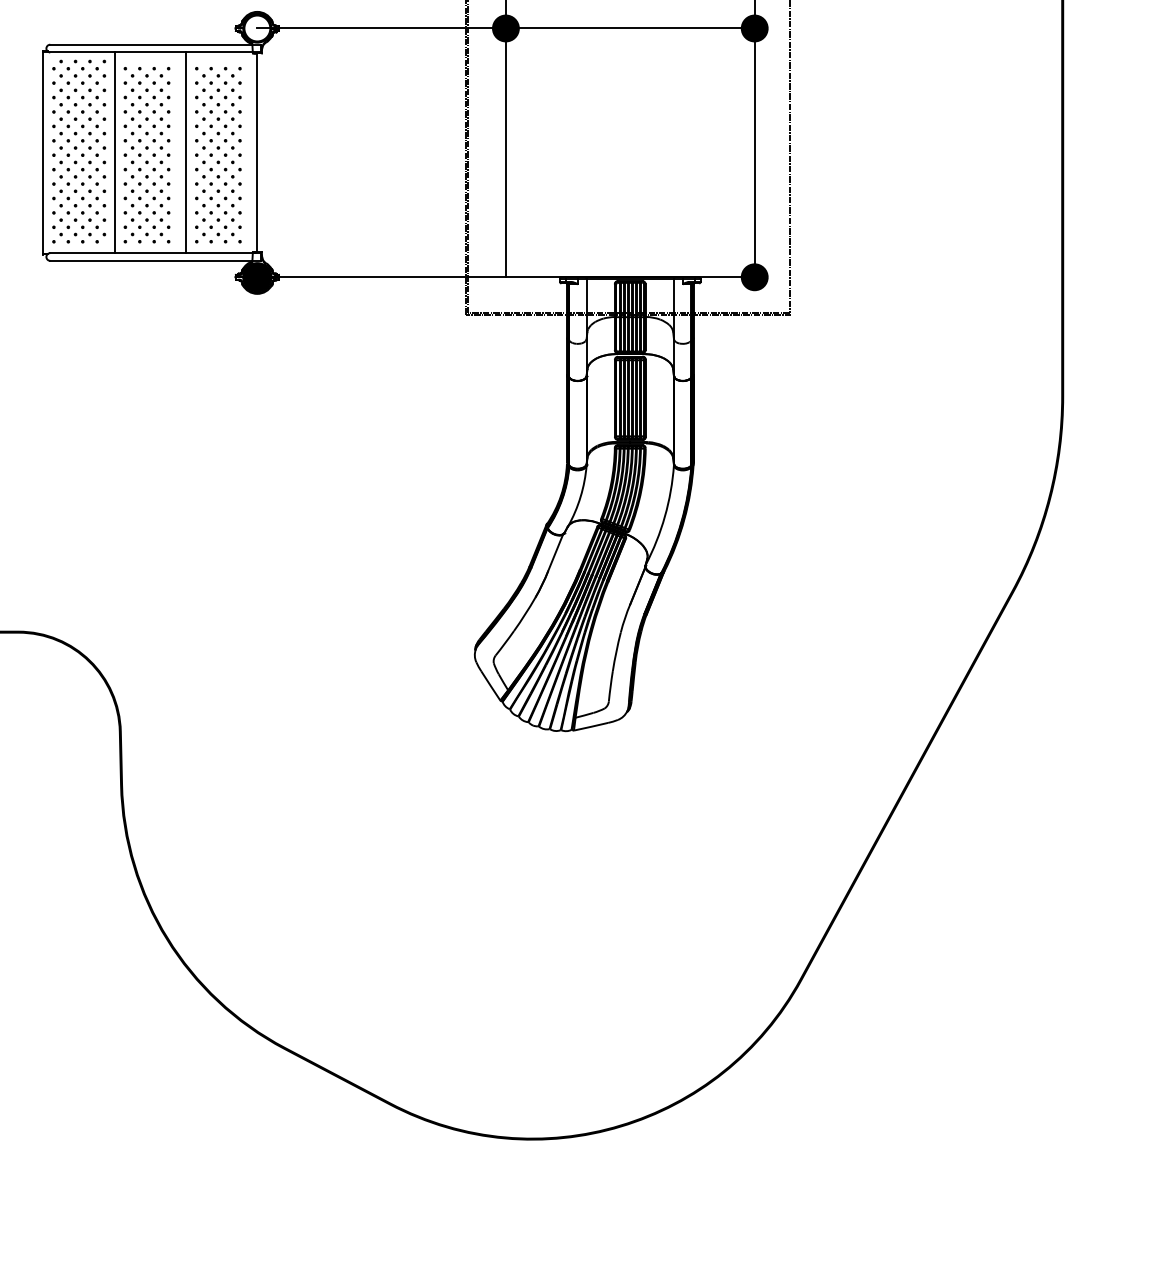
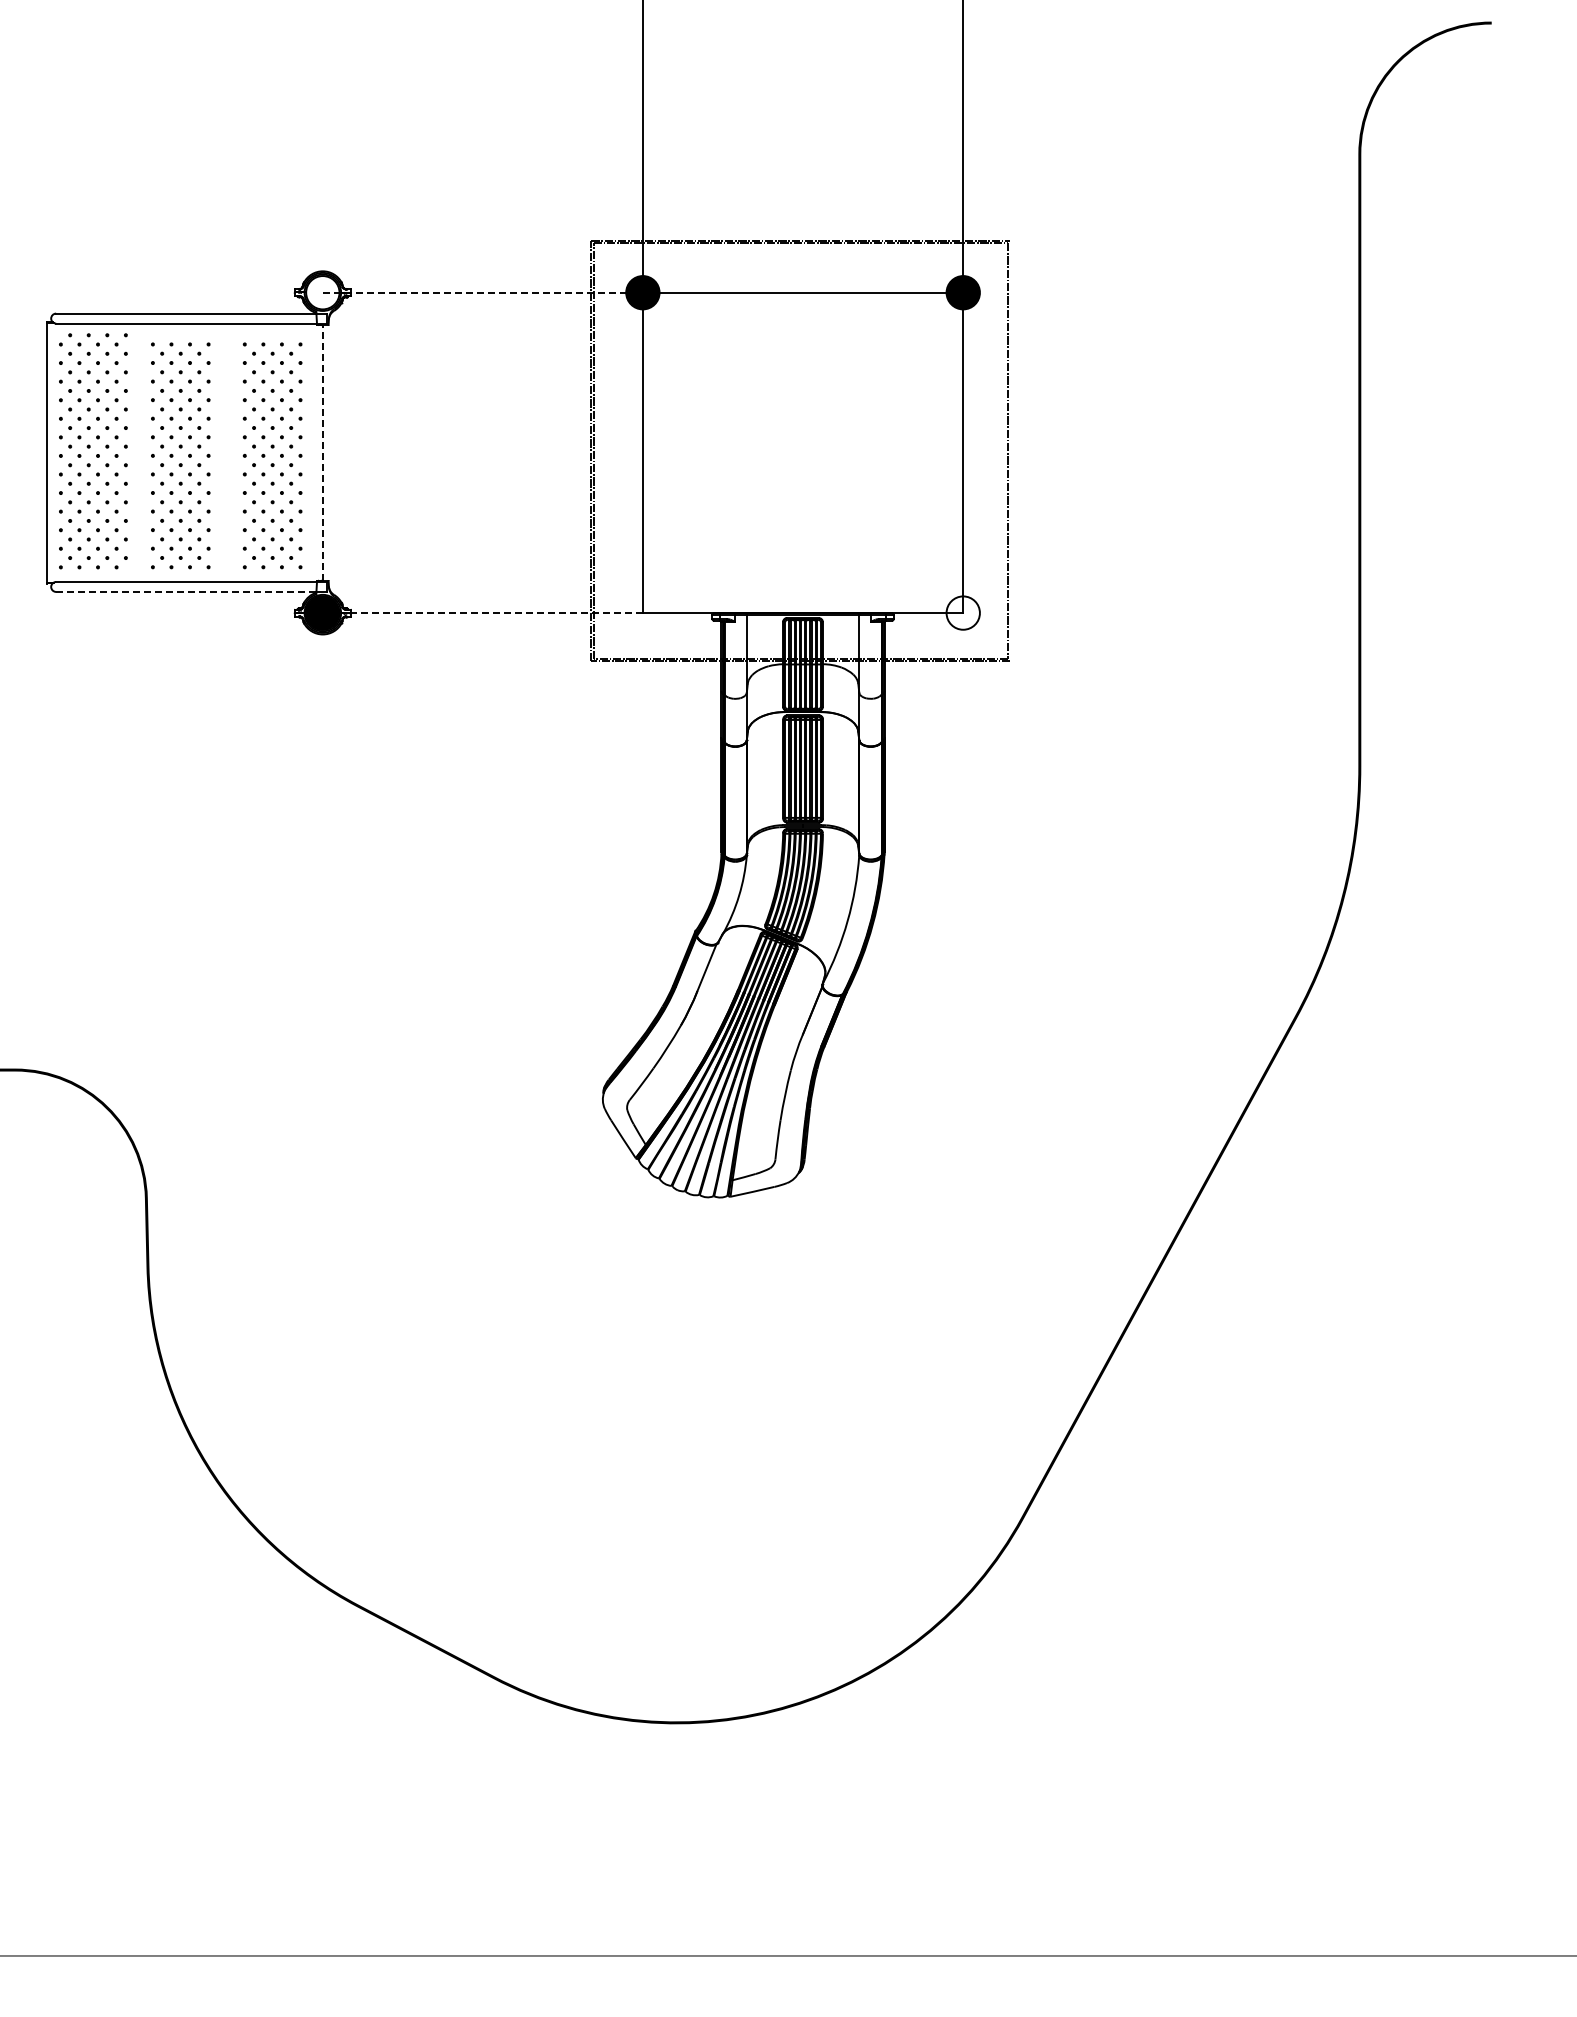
line: (382, 28) -> (483, 292), solid -> dashed
line: (114, 152) -> (139, 452), removed
line: (185, 152) -> (230, 452), removed
line: (257, 152) -> (322, 452), solid -> dashed
line: (151, 260) -> (186, 591), solid -> dashed
fill: (754, 276) -> (962, 612), removed
line: (381, 277) -> (482, 613), solid -> dashed

